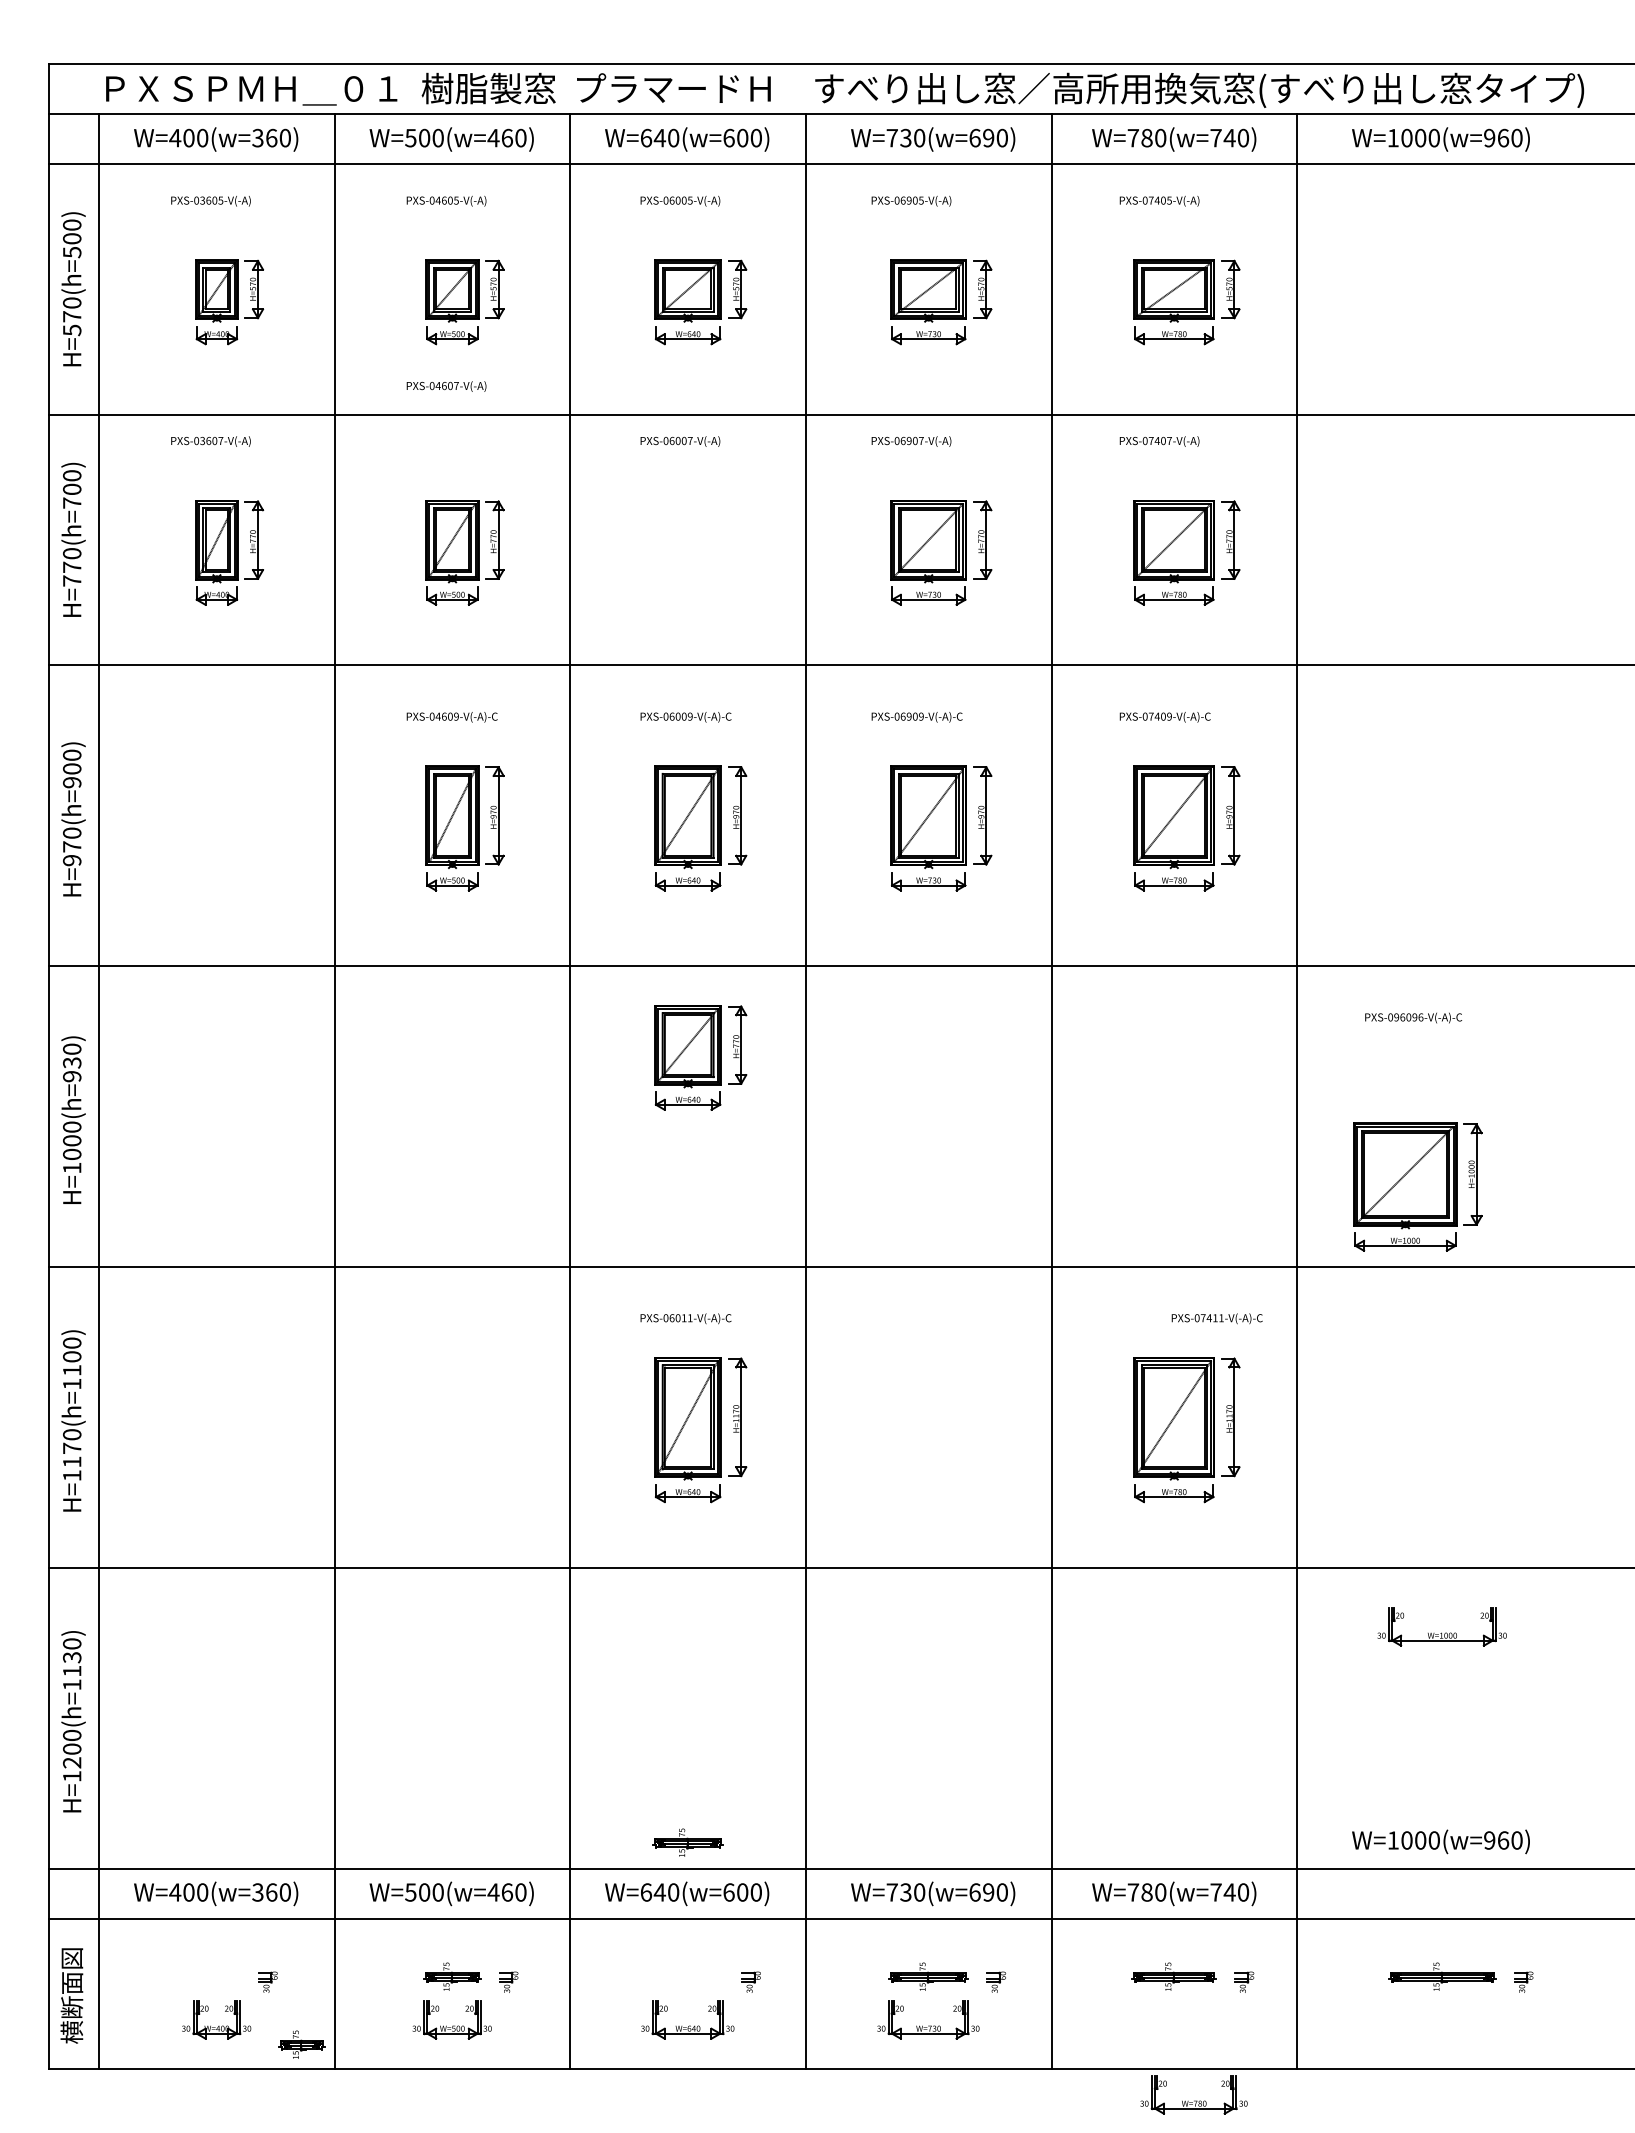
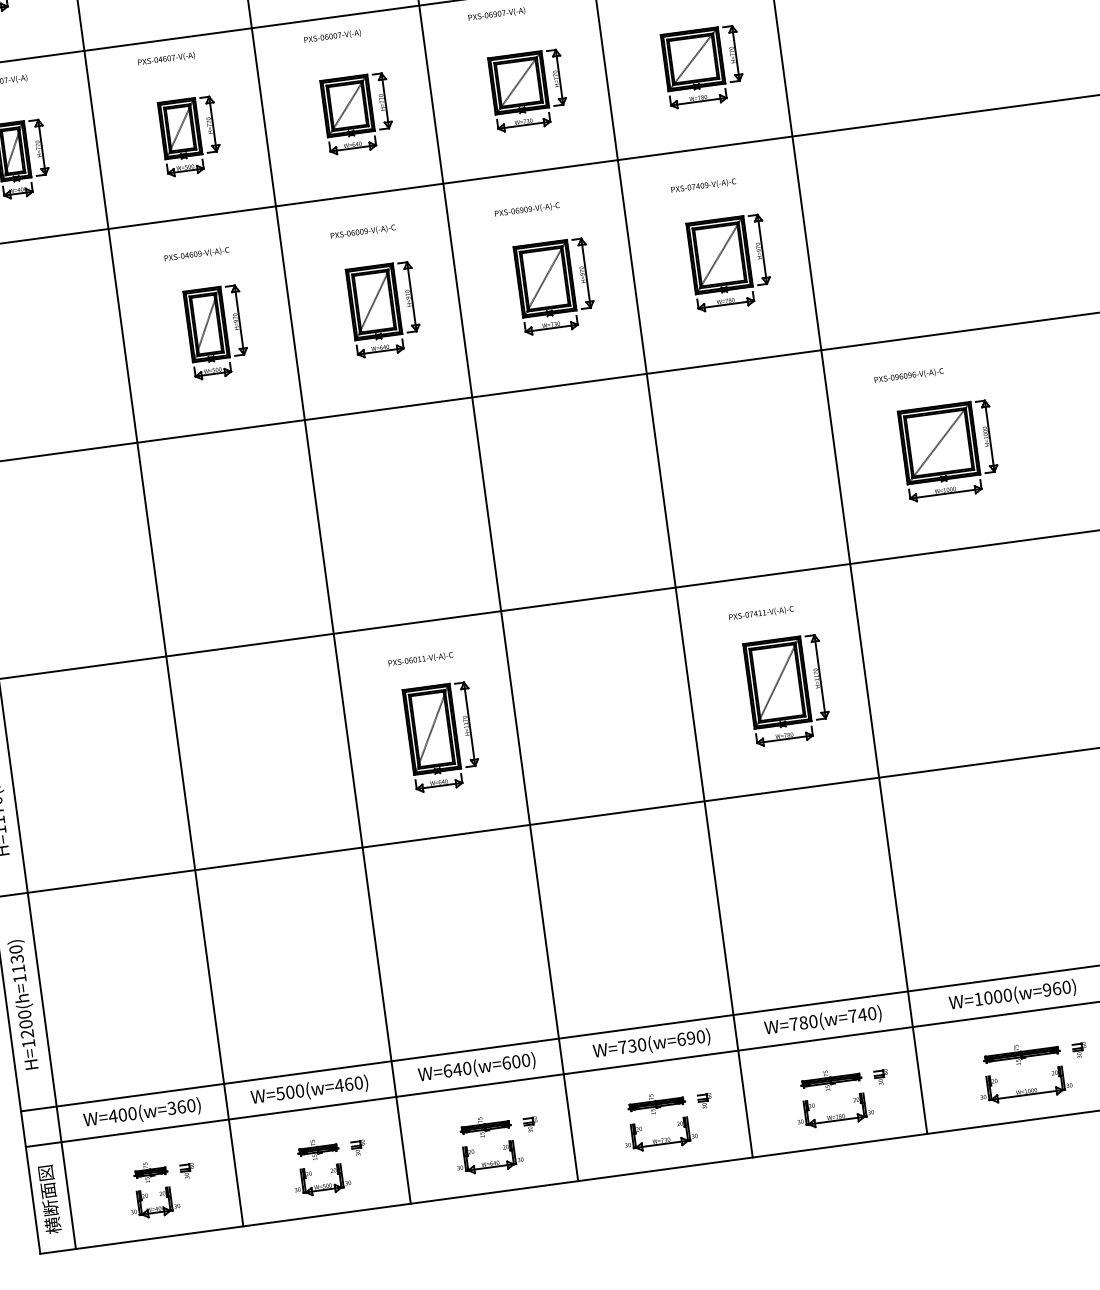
text: (446, 386) -> (166, 59), moved
part: (700, 1057) -> (357, 113), moved
part: (1417, 1186) -> (948, 450), moved
text: (1216, 1318) -> (760, 613), moved
part: (1441, 1626) -> (1025, 1084), moved
text: (1440, 1841) -> (1012, 995), moved
part: (687, 1842) -> (485, 1126), moved
part: (301, 2044) -> (150, 1172), moved
part: (1194, 2100) -> (835, 1114), moved

